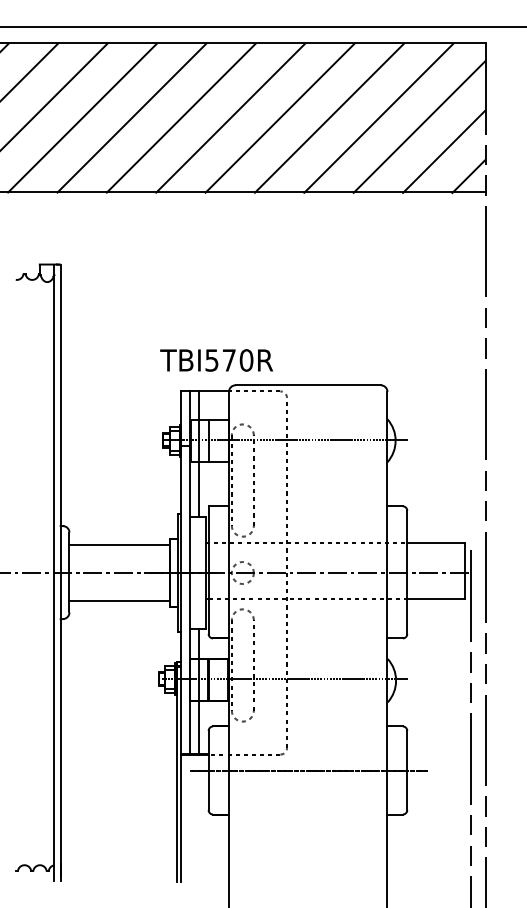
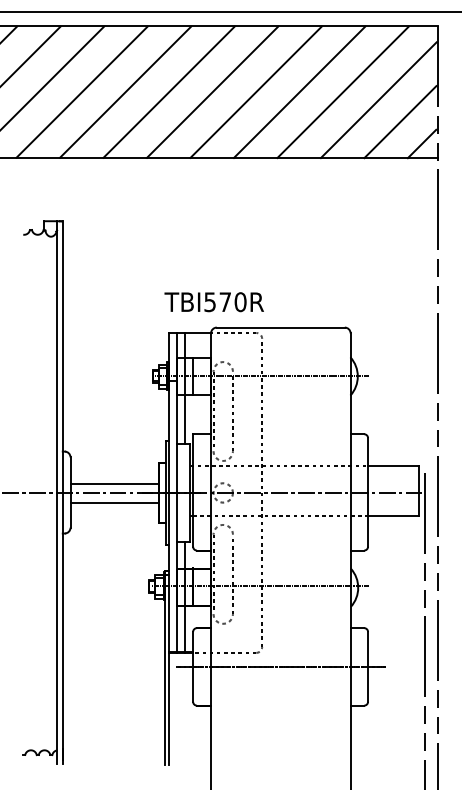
text: (216, 360) -> (214, 302), moved
line: (119, 544) -> (114, 483), moved
line: (119, 600) -> (114, 503), moved

